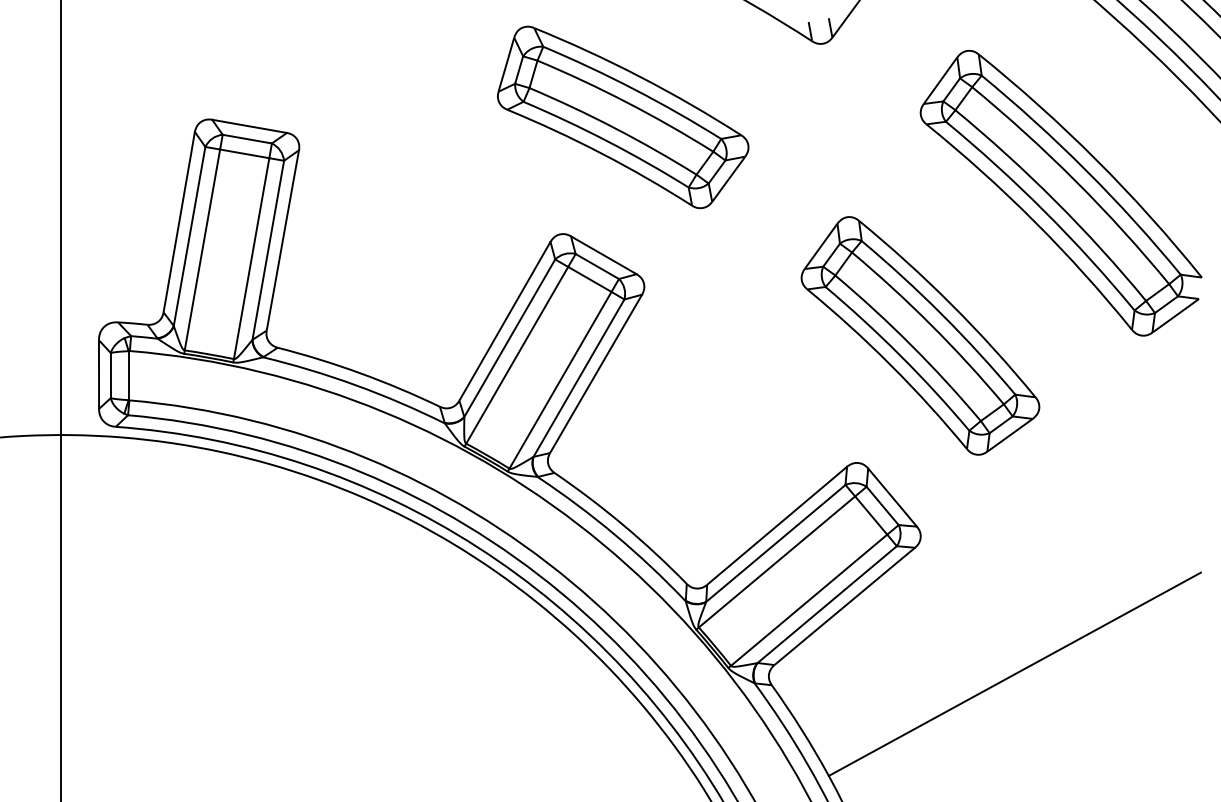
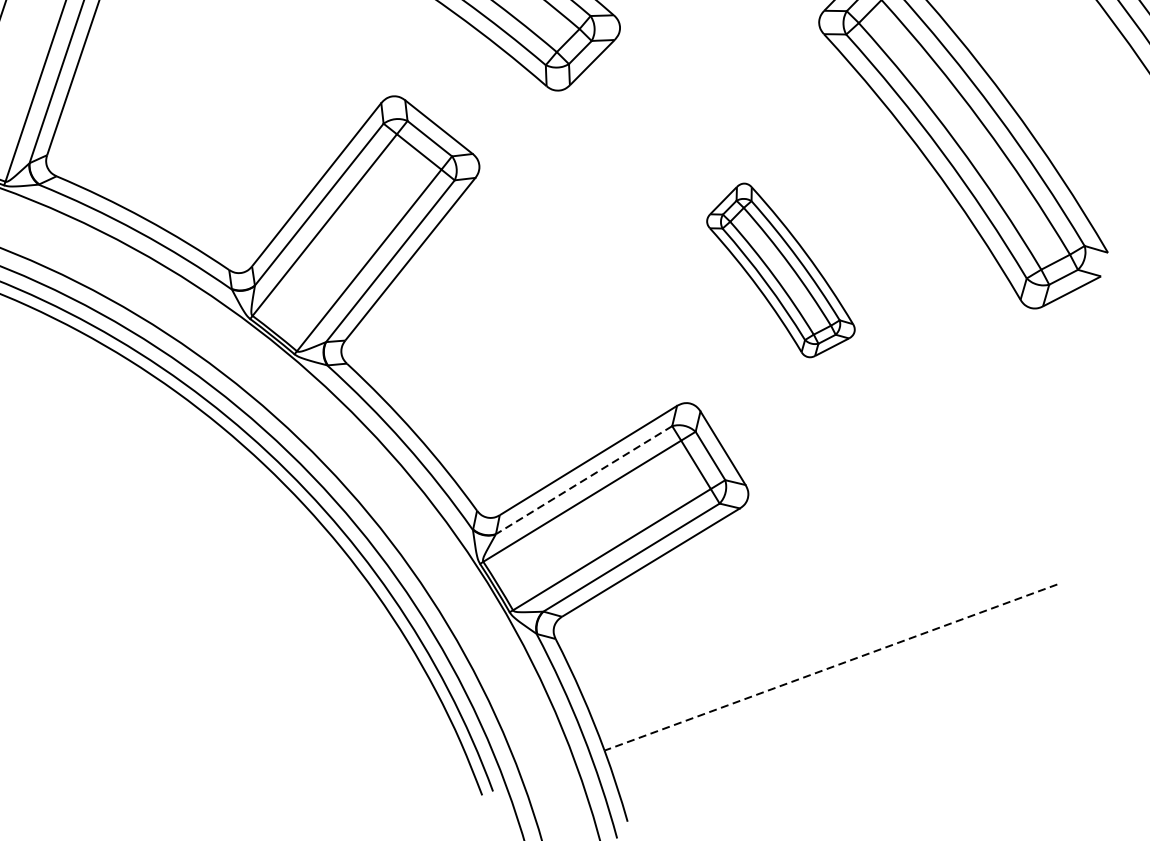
part: (920, 335) -> (781, 270), size x0.6
line: (775, 543) -> (583, 480), solid -> dashed
line: (1014, 674) -> (830, 667), solid -> dashed

